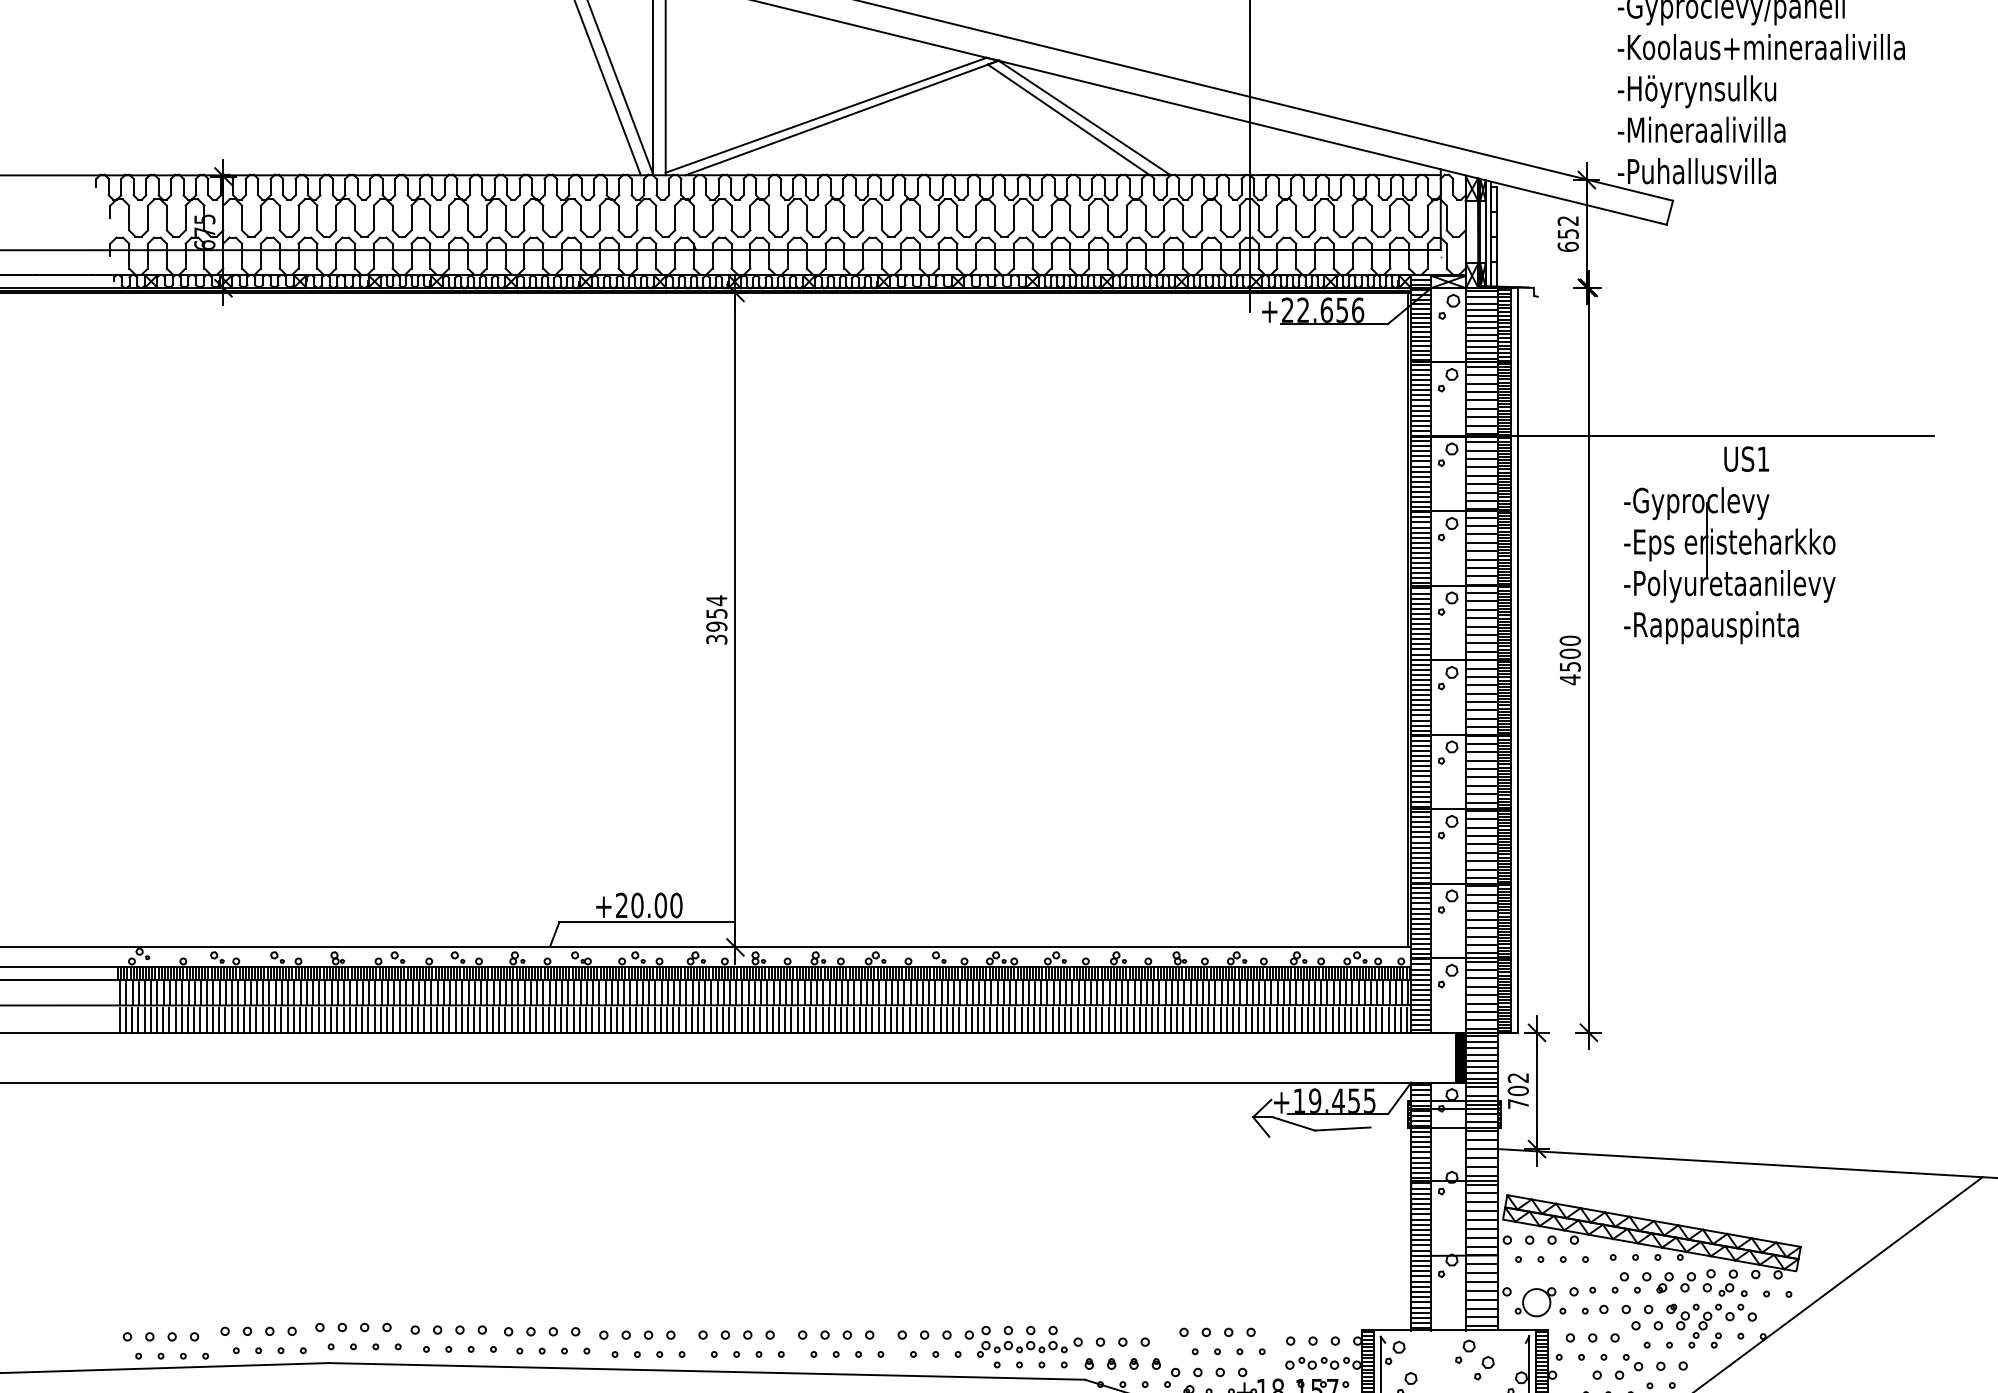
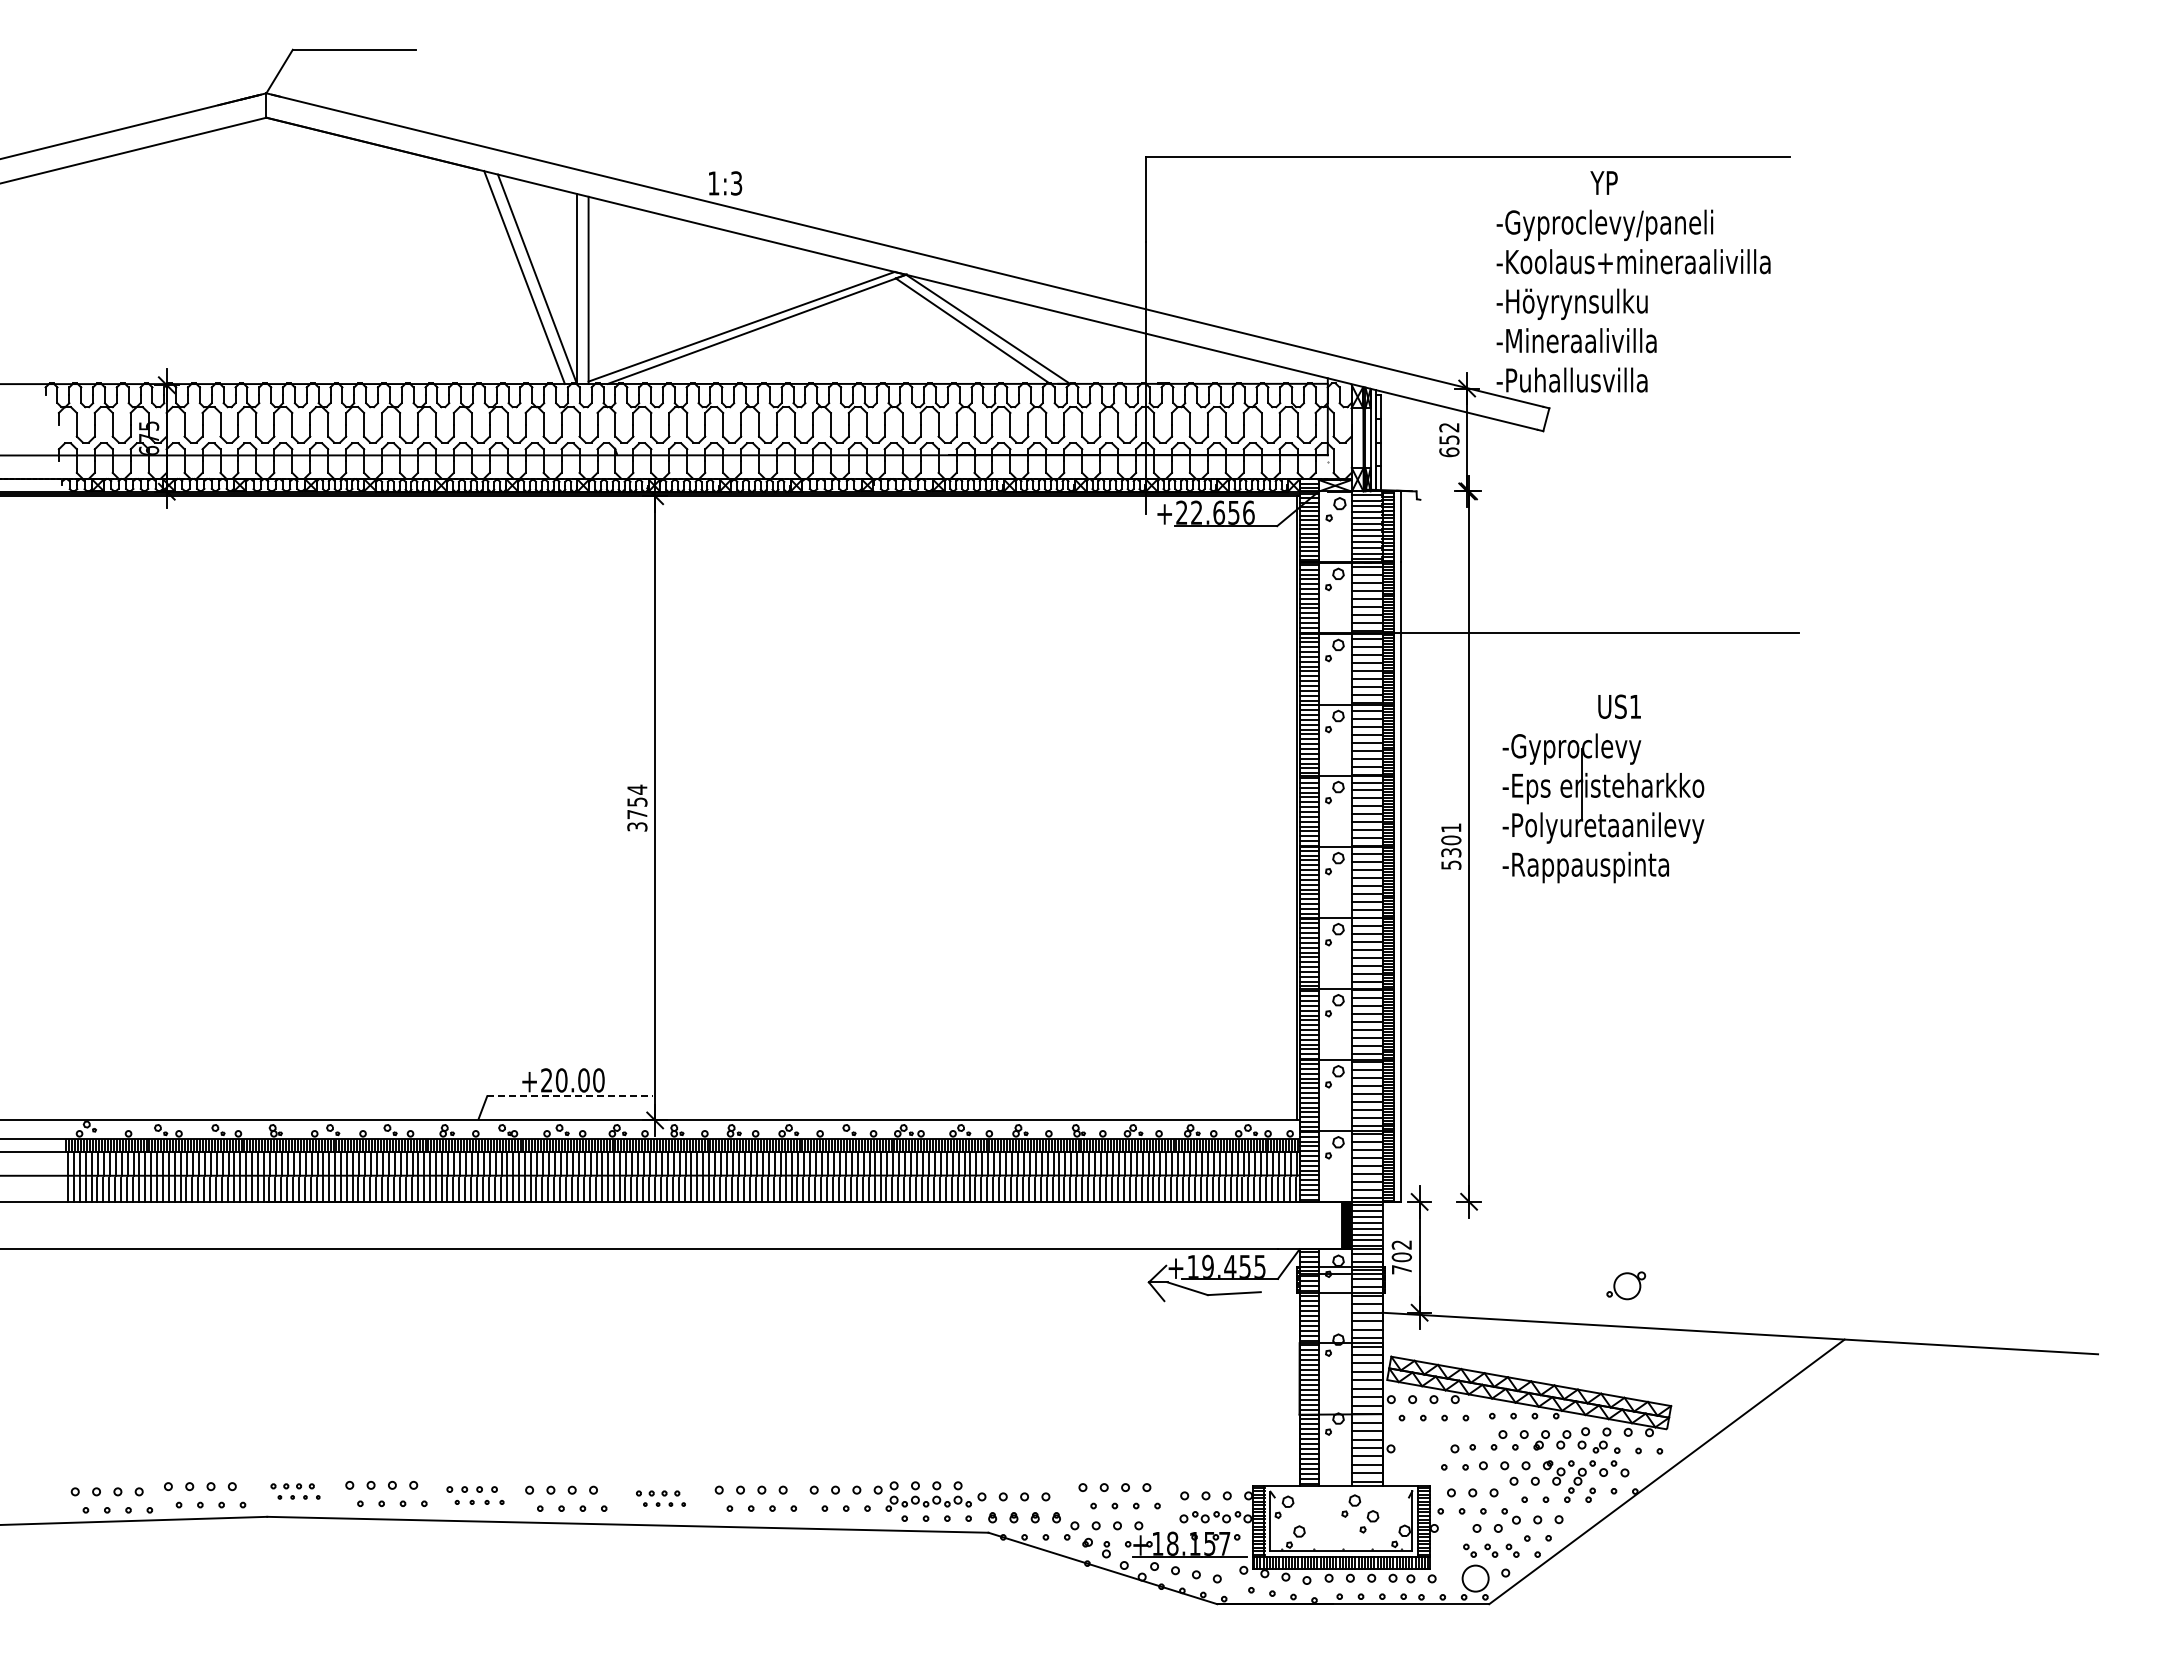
part: (1729, 544) -> (1603, 788), moved
text: (716, 626) -> (637, 814), 3954 -> 3754
text: (1570, 660) -> (1451, 846), 4500 -> 5301
line: (646, 922) -> (570, 1096), solid -> dashed
part: (1535, 1301) -> (1626, 1285), moved
part: (358, 1336) -> (295, 1491), size x0.6
part: (547, 1340) -> (475, 1495), size x0.7
part: (741, 1343) -> (660, 1498), size x0.6

